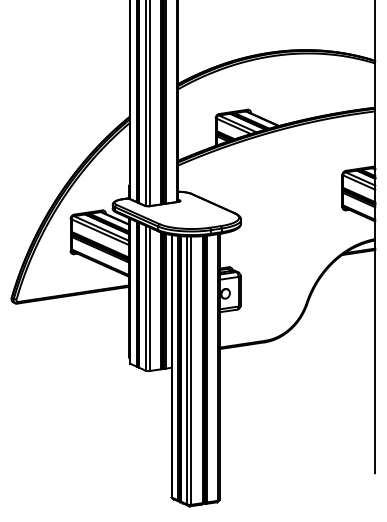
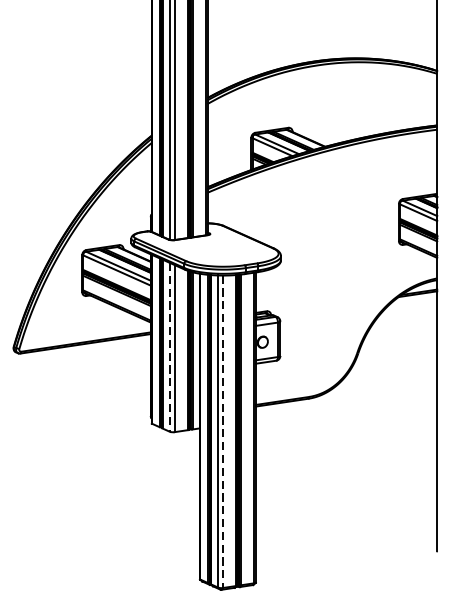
line: (145, 298) -> (169, 347), solid -> dashed
line: (191, 371) -> (223, 432), solid -> dashed

